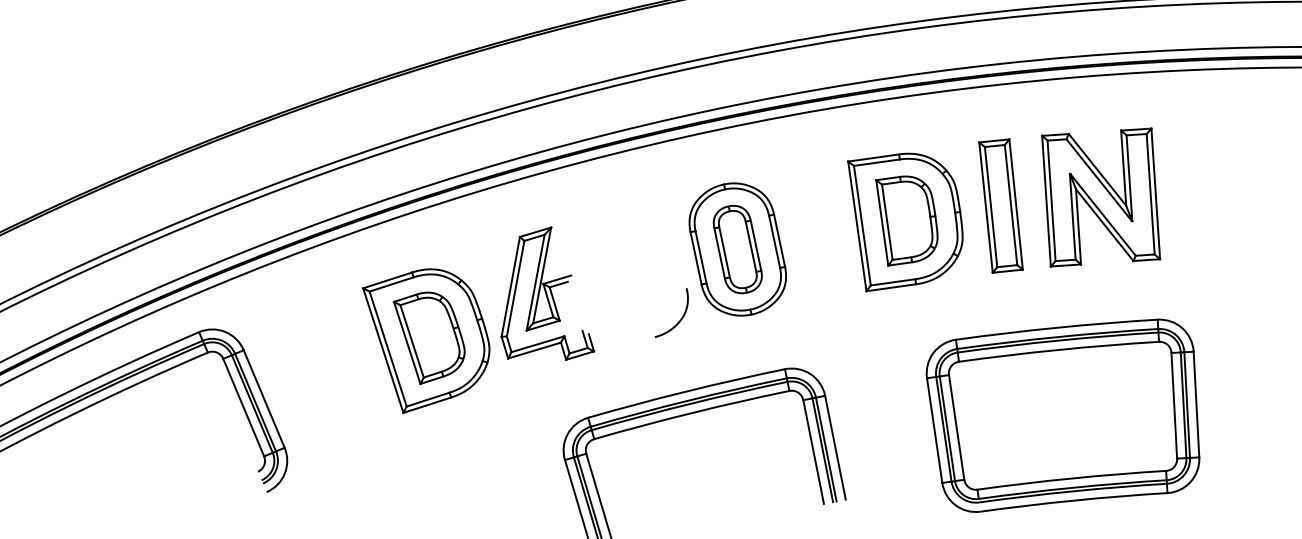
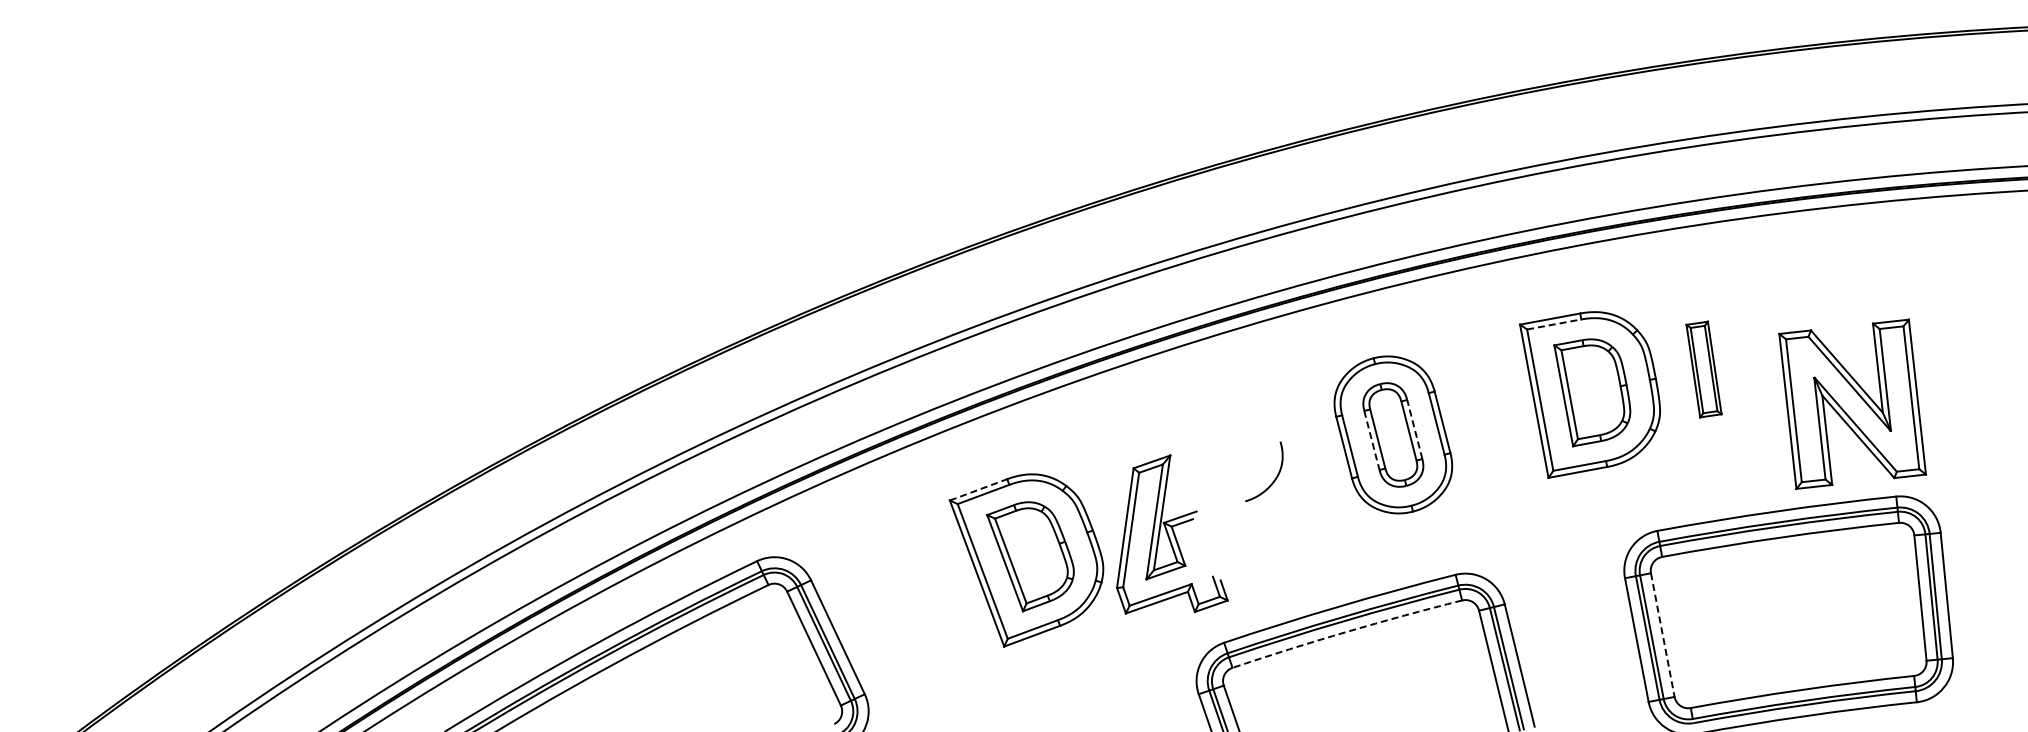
line: (877, 162) -> (1554, 324), solid -> dashed
part: (1101, 196) -> (1852, 403), moved
part: (1000, 205) -> (1703, 369), size x0.6
line: (755, 245) -> (1414, 429), solid -> dashed
line: (719, 253) -> (1371, 440), solid -> dashed
line: (387, 280) -> (978, 489), solid -> dashed
part: (550, 293) -> (1172, 534), moved
curve: (681, 318) -> (1275, 477), moved
arc: (691, 412) -> (1346, 631), solid -> dashed
line: (956, 427) -> (1662, 635), solid -> dashed

